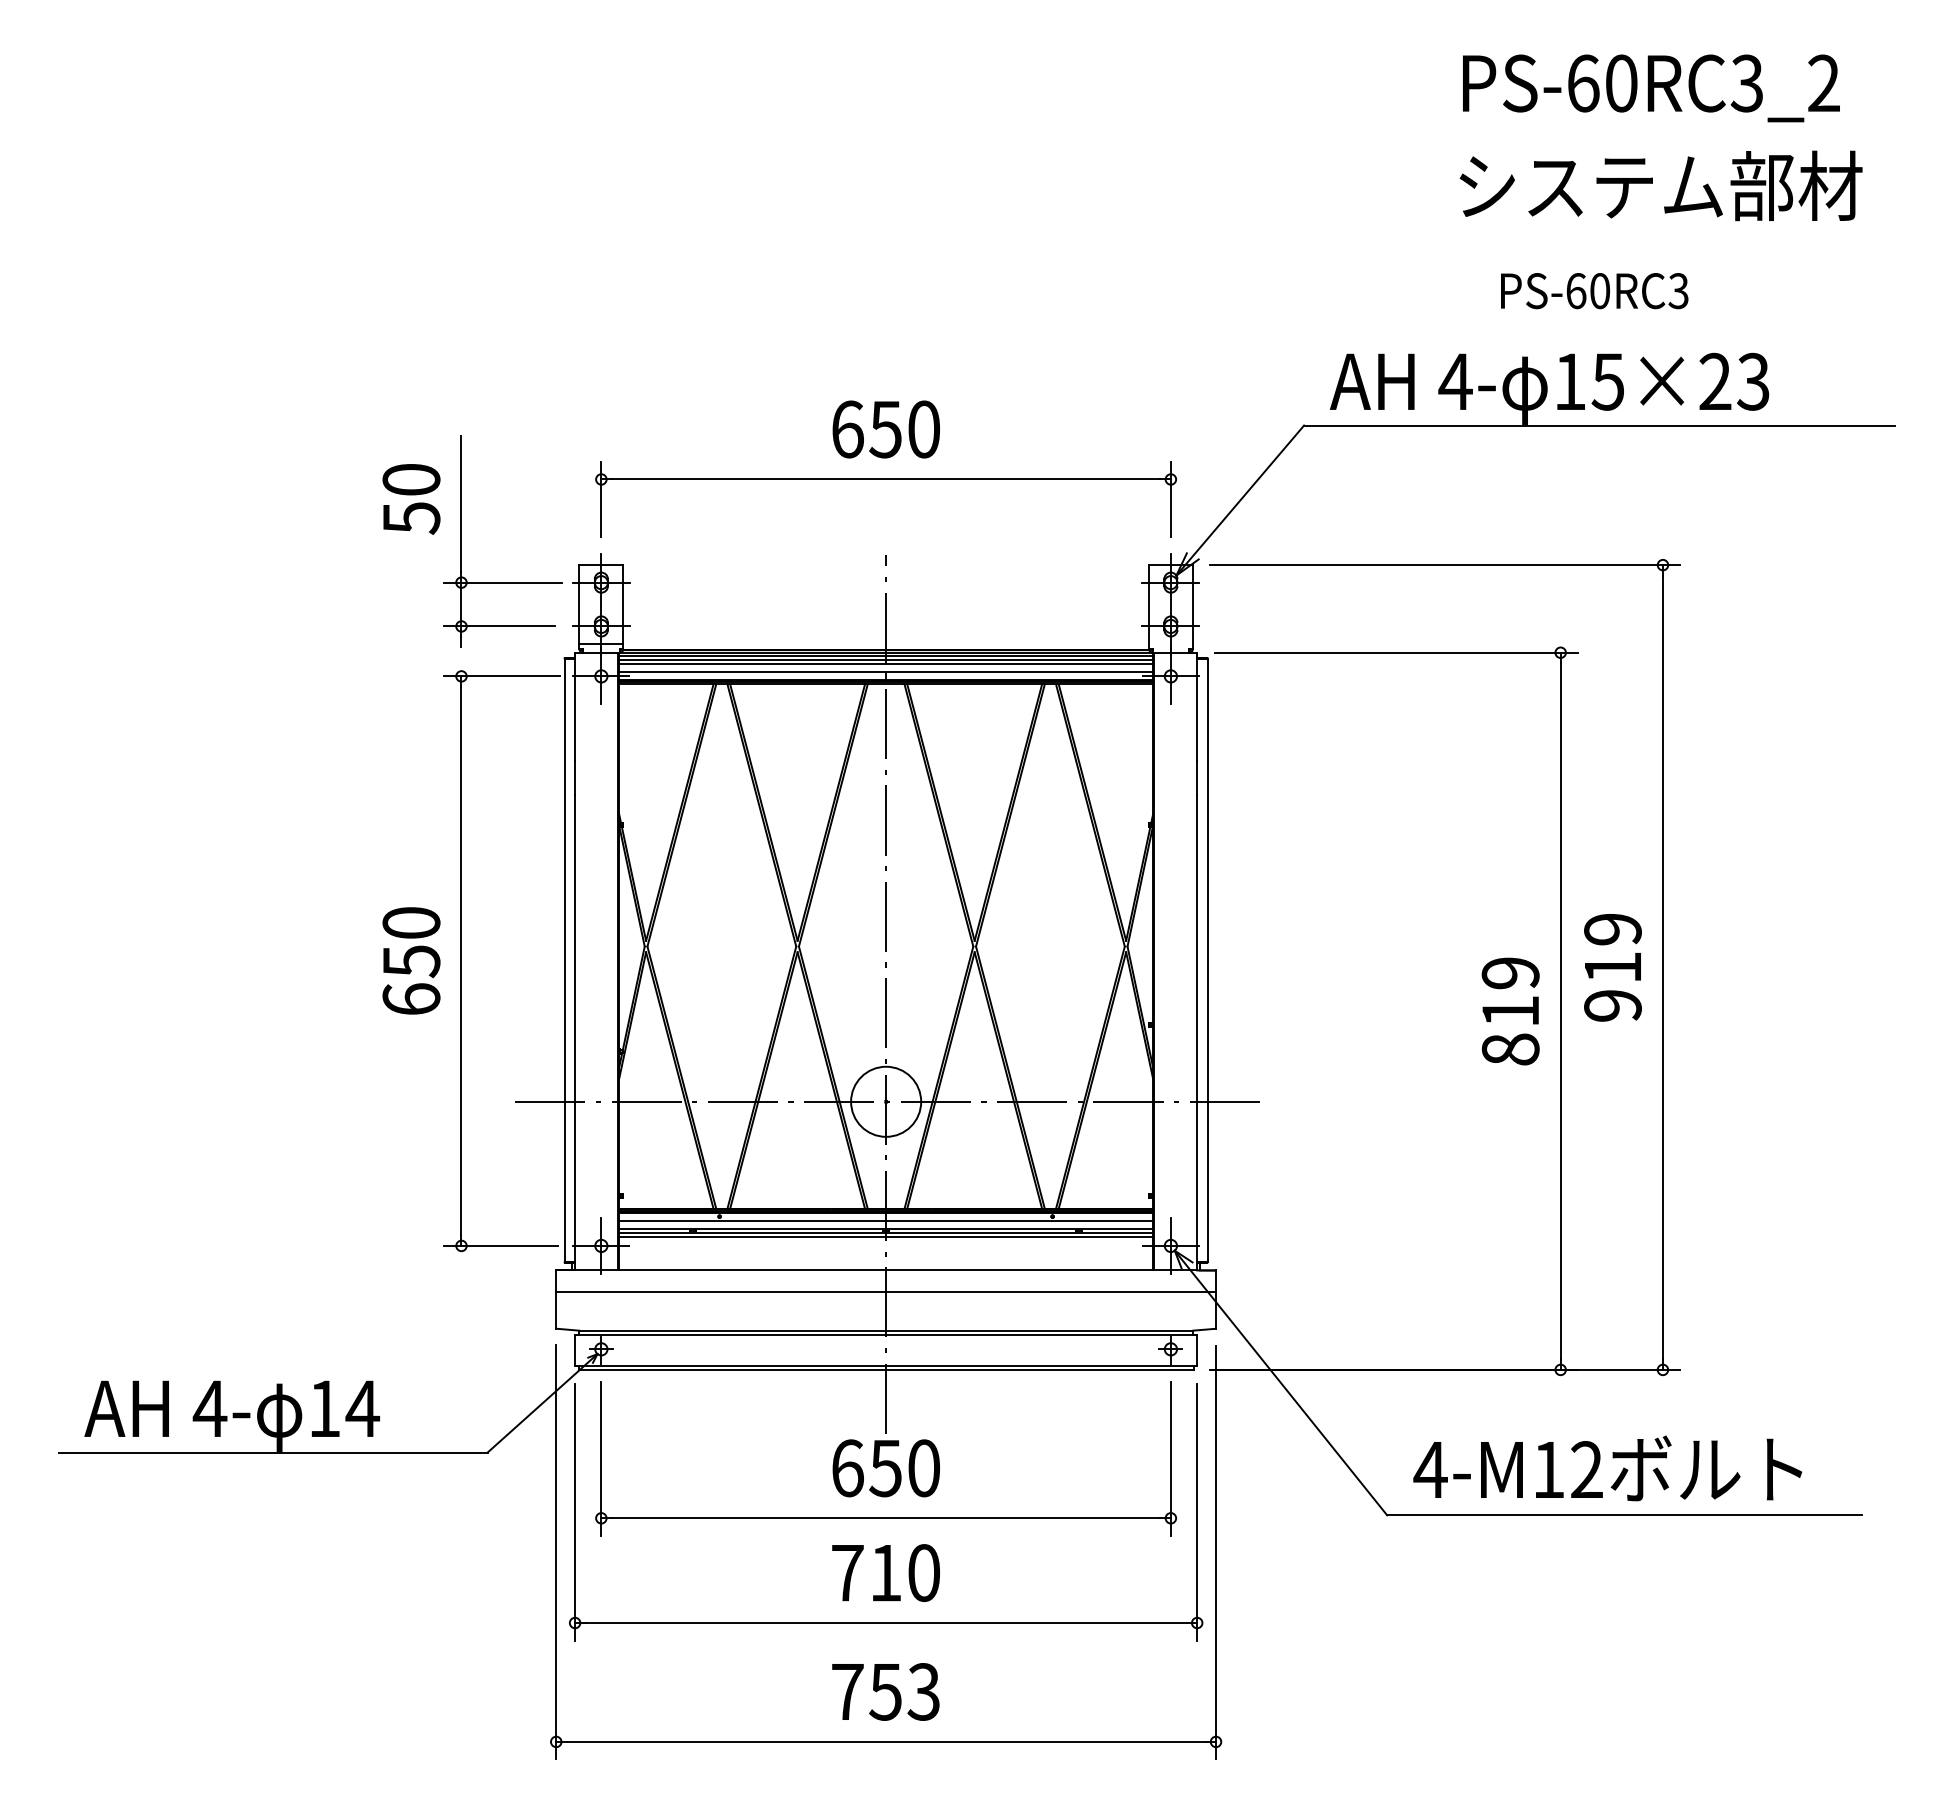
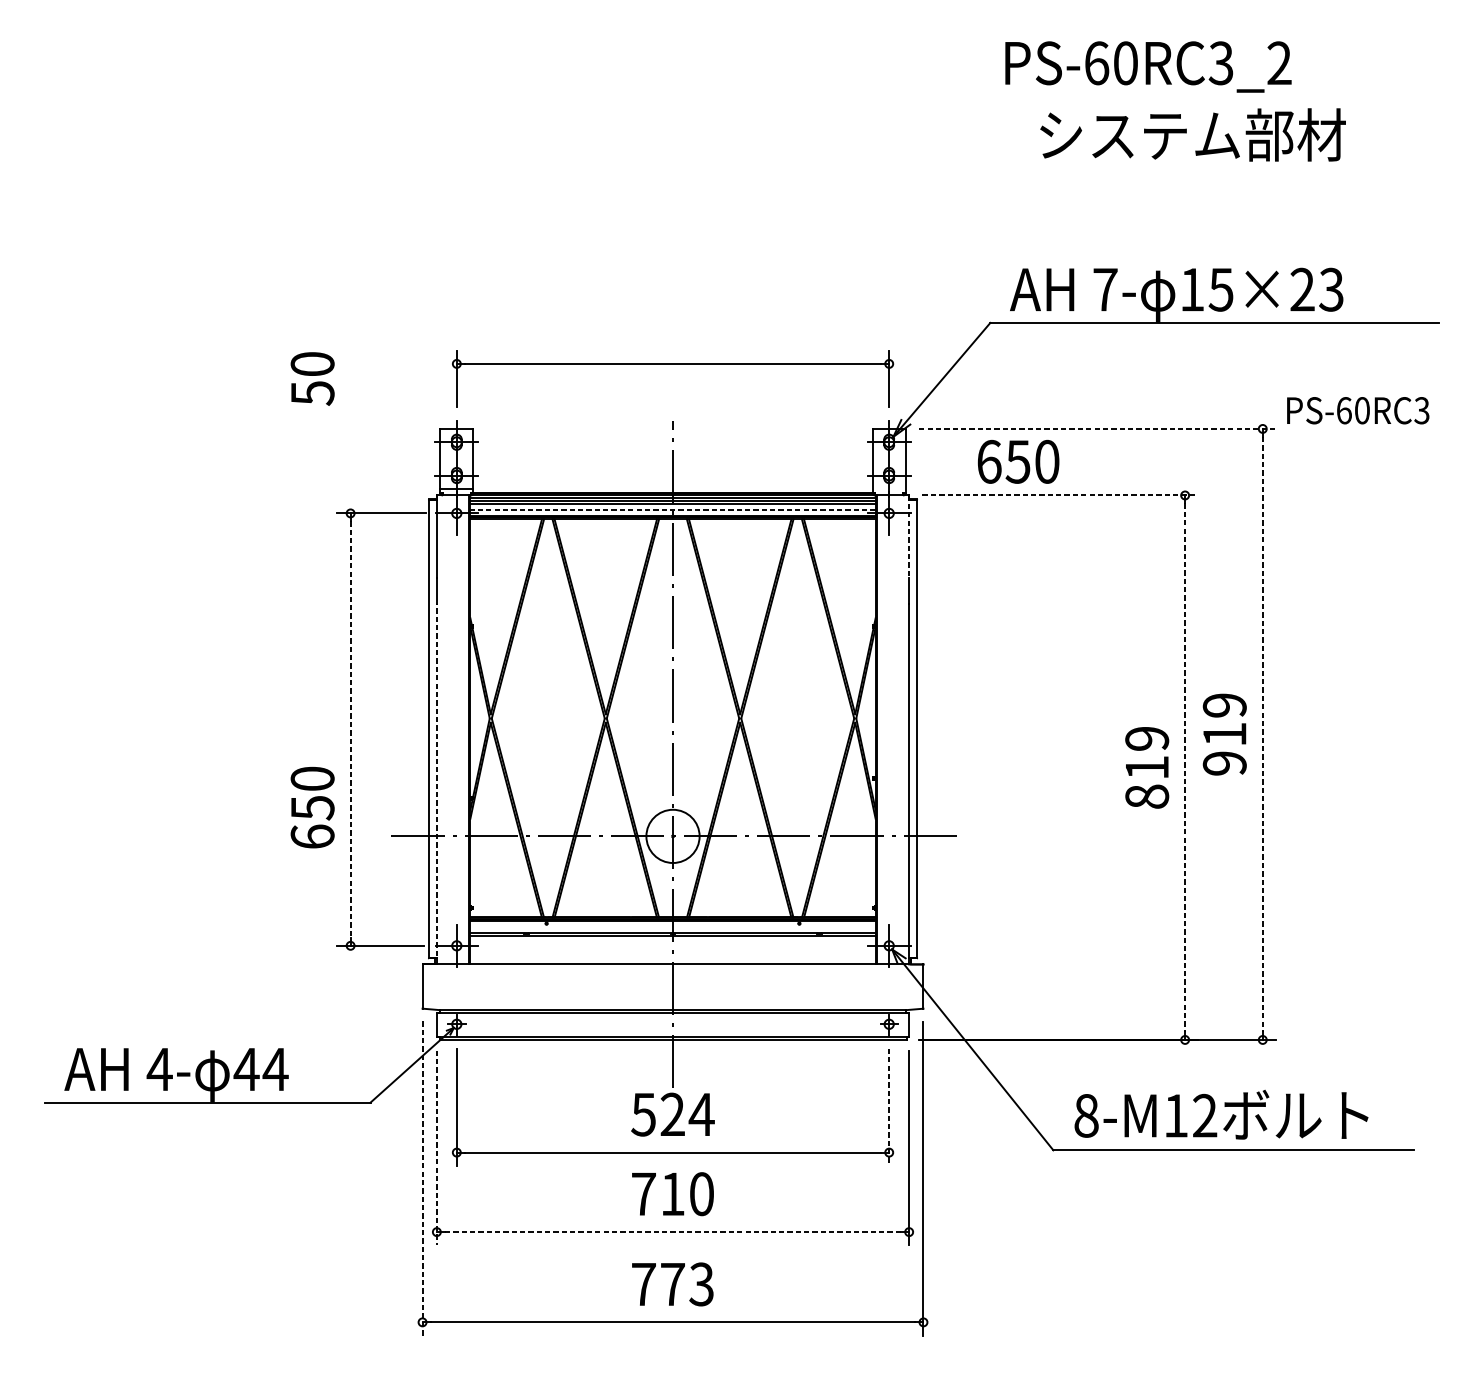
text: (1651, 88) -> (1148, 67), moved
text: (1660, 185) -> (1192, 134), moved
text: (1594, 291) -> (1358, 411), moved
text: (1455, 381) -> (1105, 289), 4- -> 7-
text: (885, 429) -> (1017, 461), moved
part: (461, 541) -> (350, 411), removed
line: (1445, 565) -> (1097, 429), solid -> dashed
line: (1396, 652) -> (1060, 495), solid -> dashed
line: (886, 672) -> (673, 510), solid -> dashed
line: (1197, 707) -> (909, 537), solid -> dashed
text: (411, 960) -> (312, 807), moved
line: (461, 961) -> (350, 729), solid -> dashed
line: (1662, 967) -> (1262, 734), solid -> dashed
line: (1560, 1011) -> (1184, 767), solid -> dashed
line: (575, 1032) -> (437, 783), solid -> dashed
line: (886, 1220) -> (673, 926), removed
line: (886, 1237) -> (673, 939), removed
line: (886, 1291) -> (673, 980), removed
text: (324, 1408) -> (246, 1069), 14 -> 44
line: (1170, 1459) -> (888, 1107), solid -> dashed
text: (886, 1468) -> (673, 1114), 650 -> 524
text: (1430, 1469) -> (1086, 1115), 4-M12 -> 8-M12
line: (575, 1512) -> (437, 1148), solid -> dashed
line: (556, 1552) -> (422, 1178), solid -> dashed
line: (886, 1623) -> (673, 1232), solid -> dashed
text: (885, 1692) -> (672, 1284), 753 -> 773

